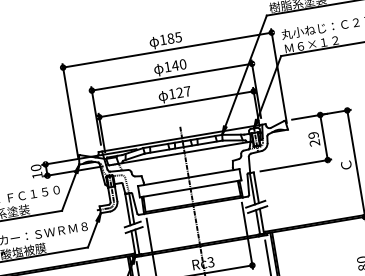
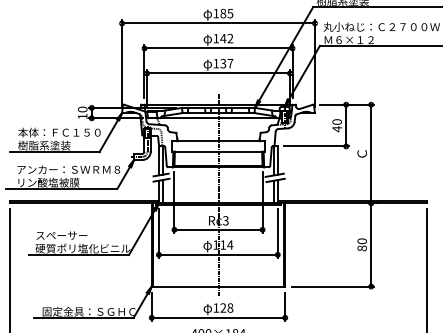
text: (183, 64) -> (230, 38), 140 -> 142
text: (180, 93) -> (223, 64), 127 -> 137
text: (313, 139) -> (336, 125), 29 -> 40

